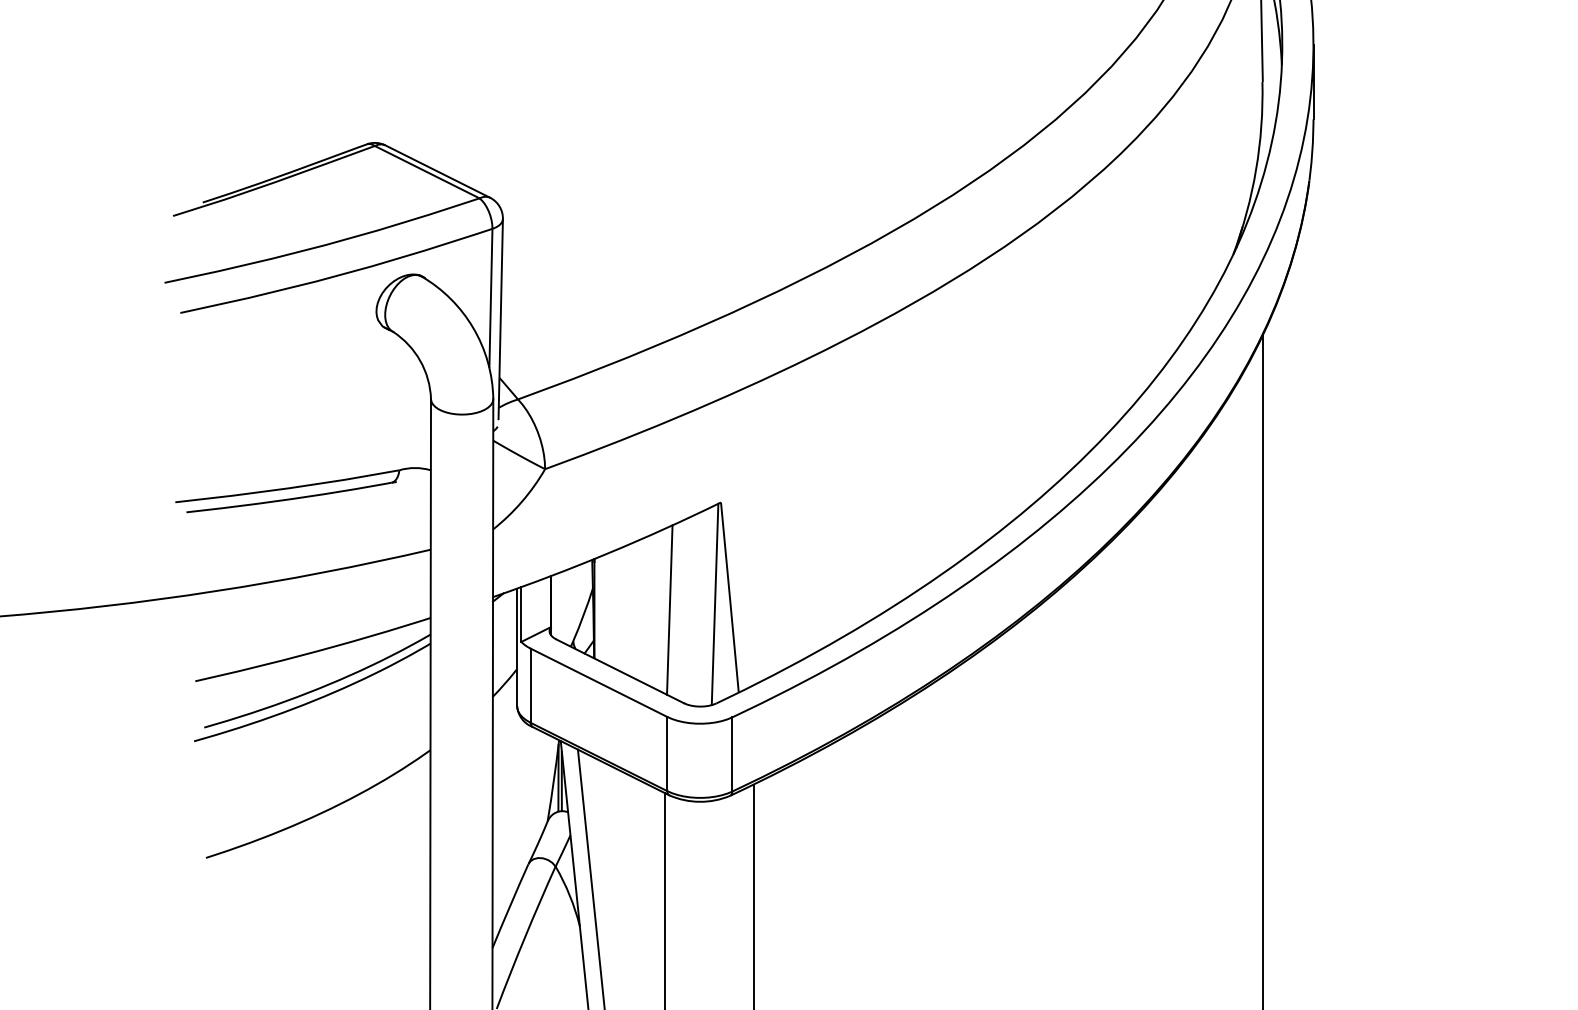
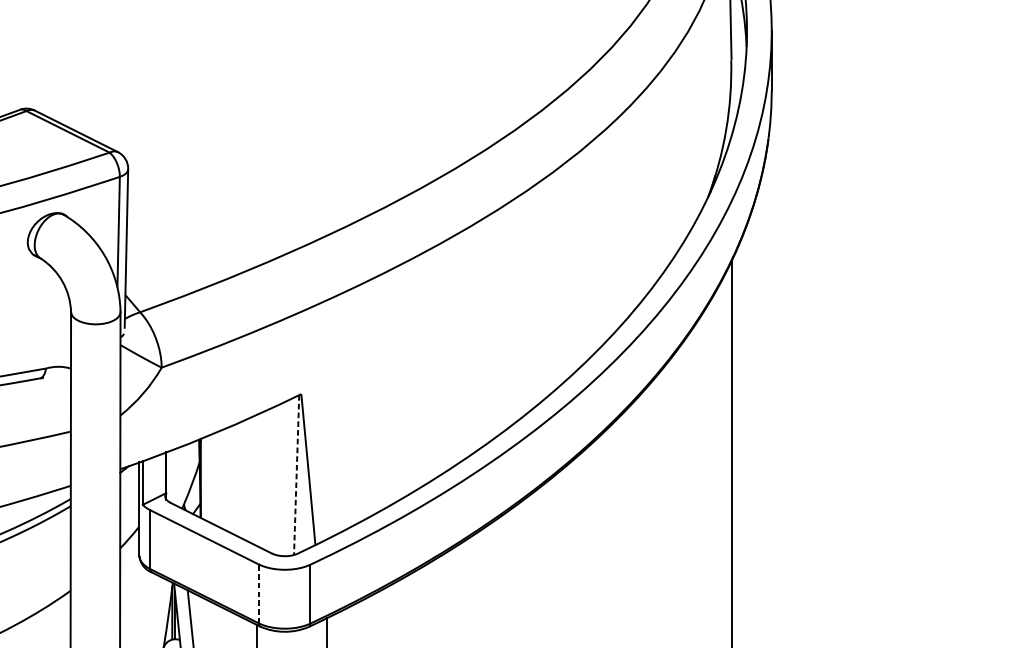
line: (715, 604) -> (296, 475), solid -> dashed
line: (669, 609) -> (260, 479), removed
line: (667, 753) -> (258, 593), solid -> dashed

